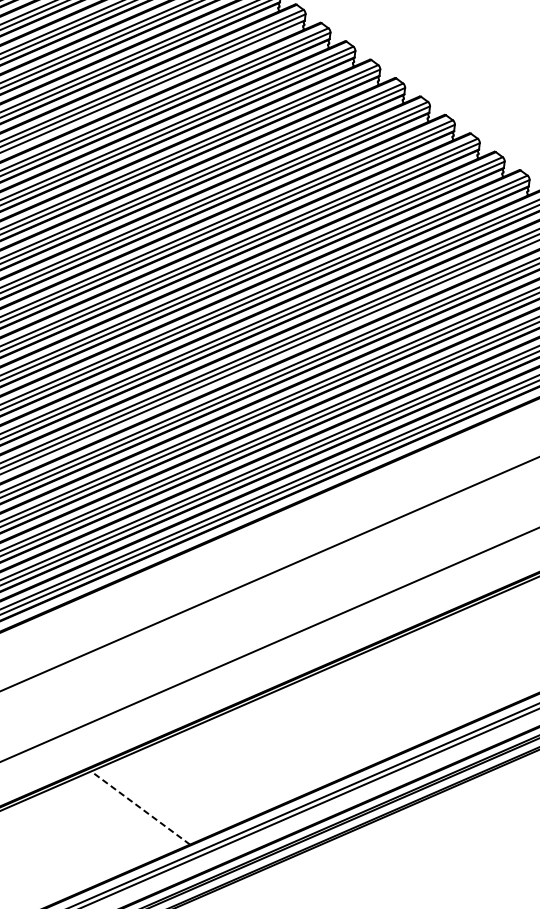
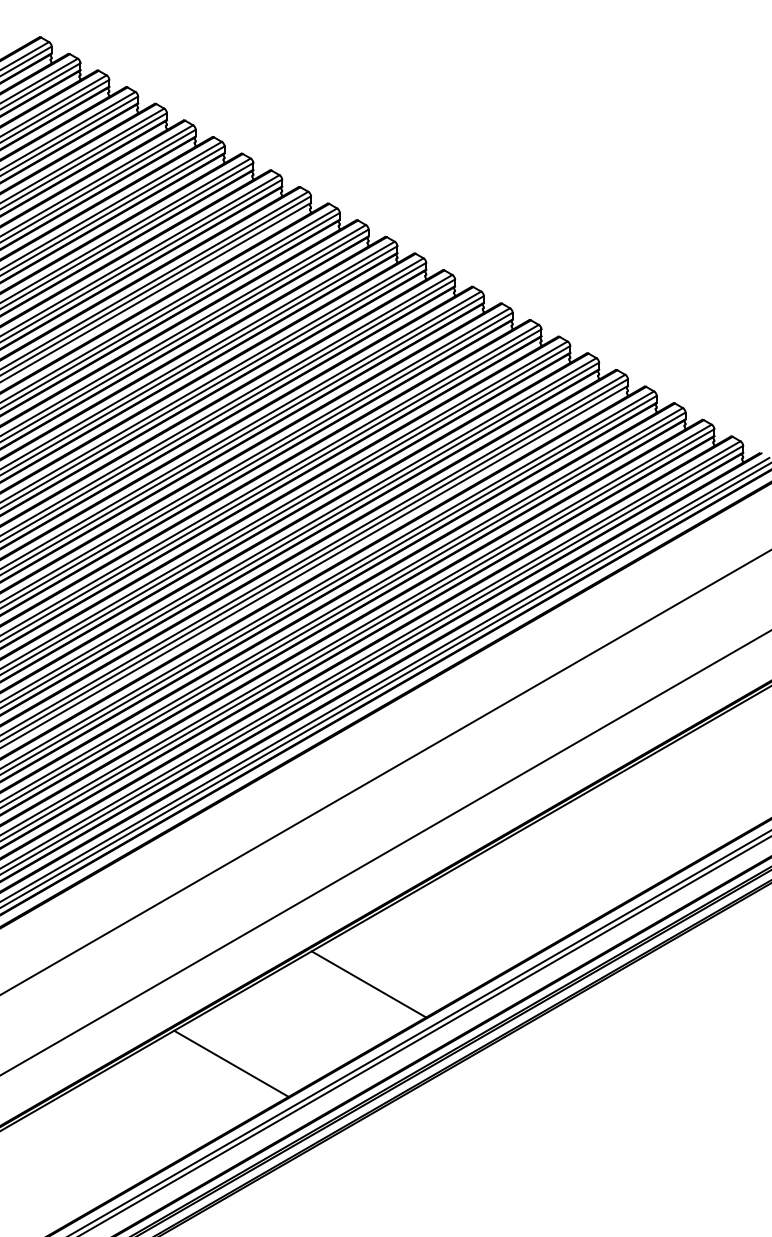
line: (275, 749) -> (368, 984), added
line: (140, 807) -> (231, 1063), dashed -> solid

